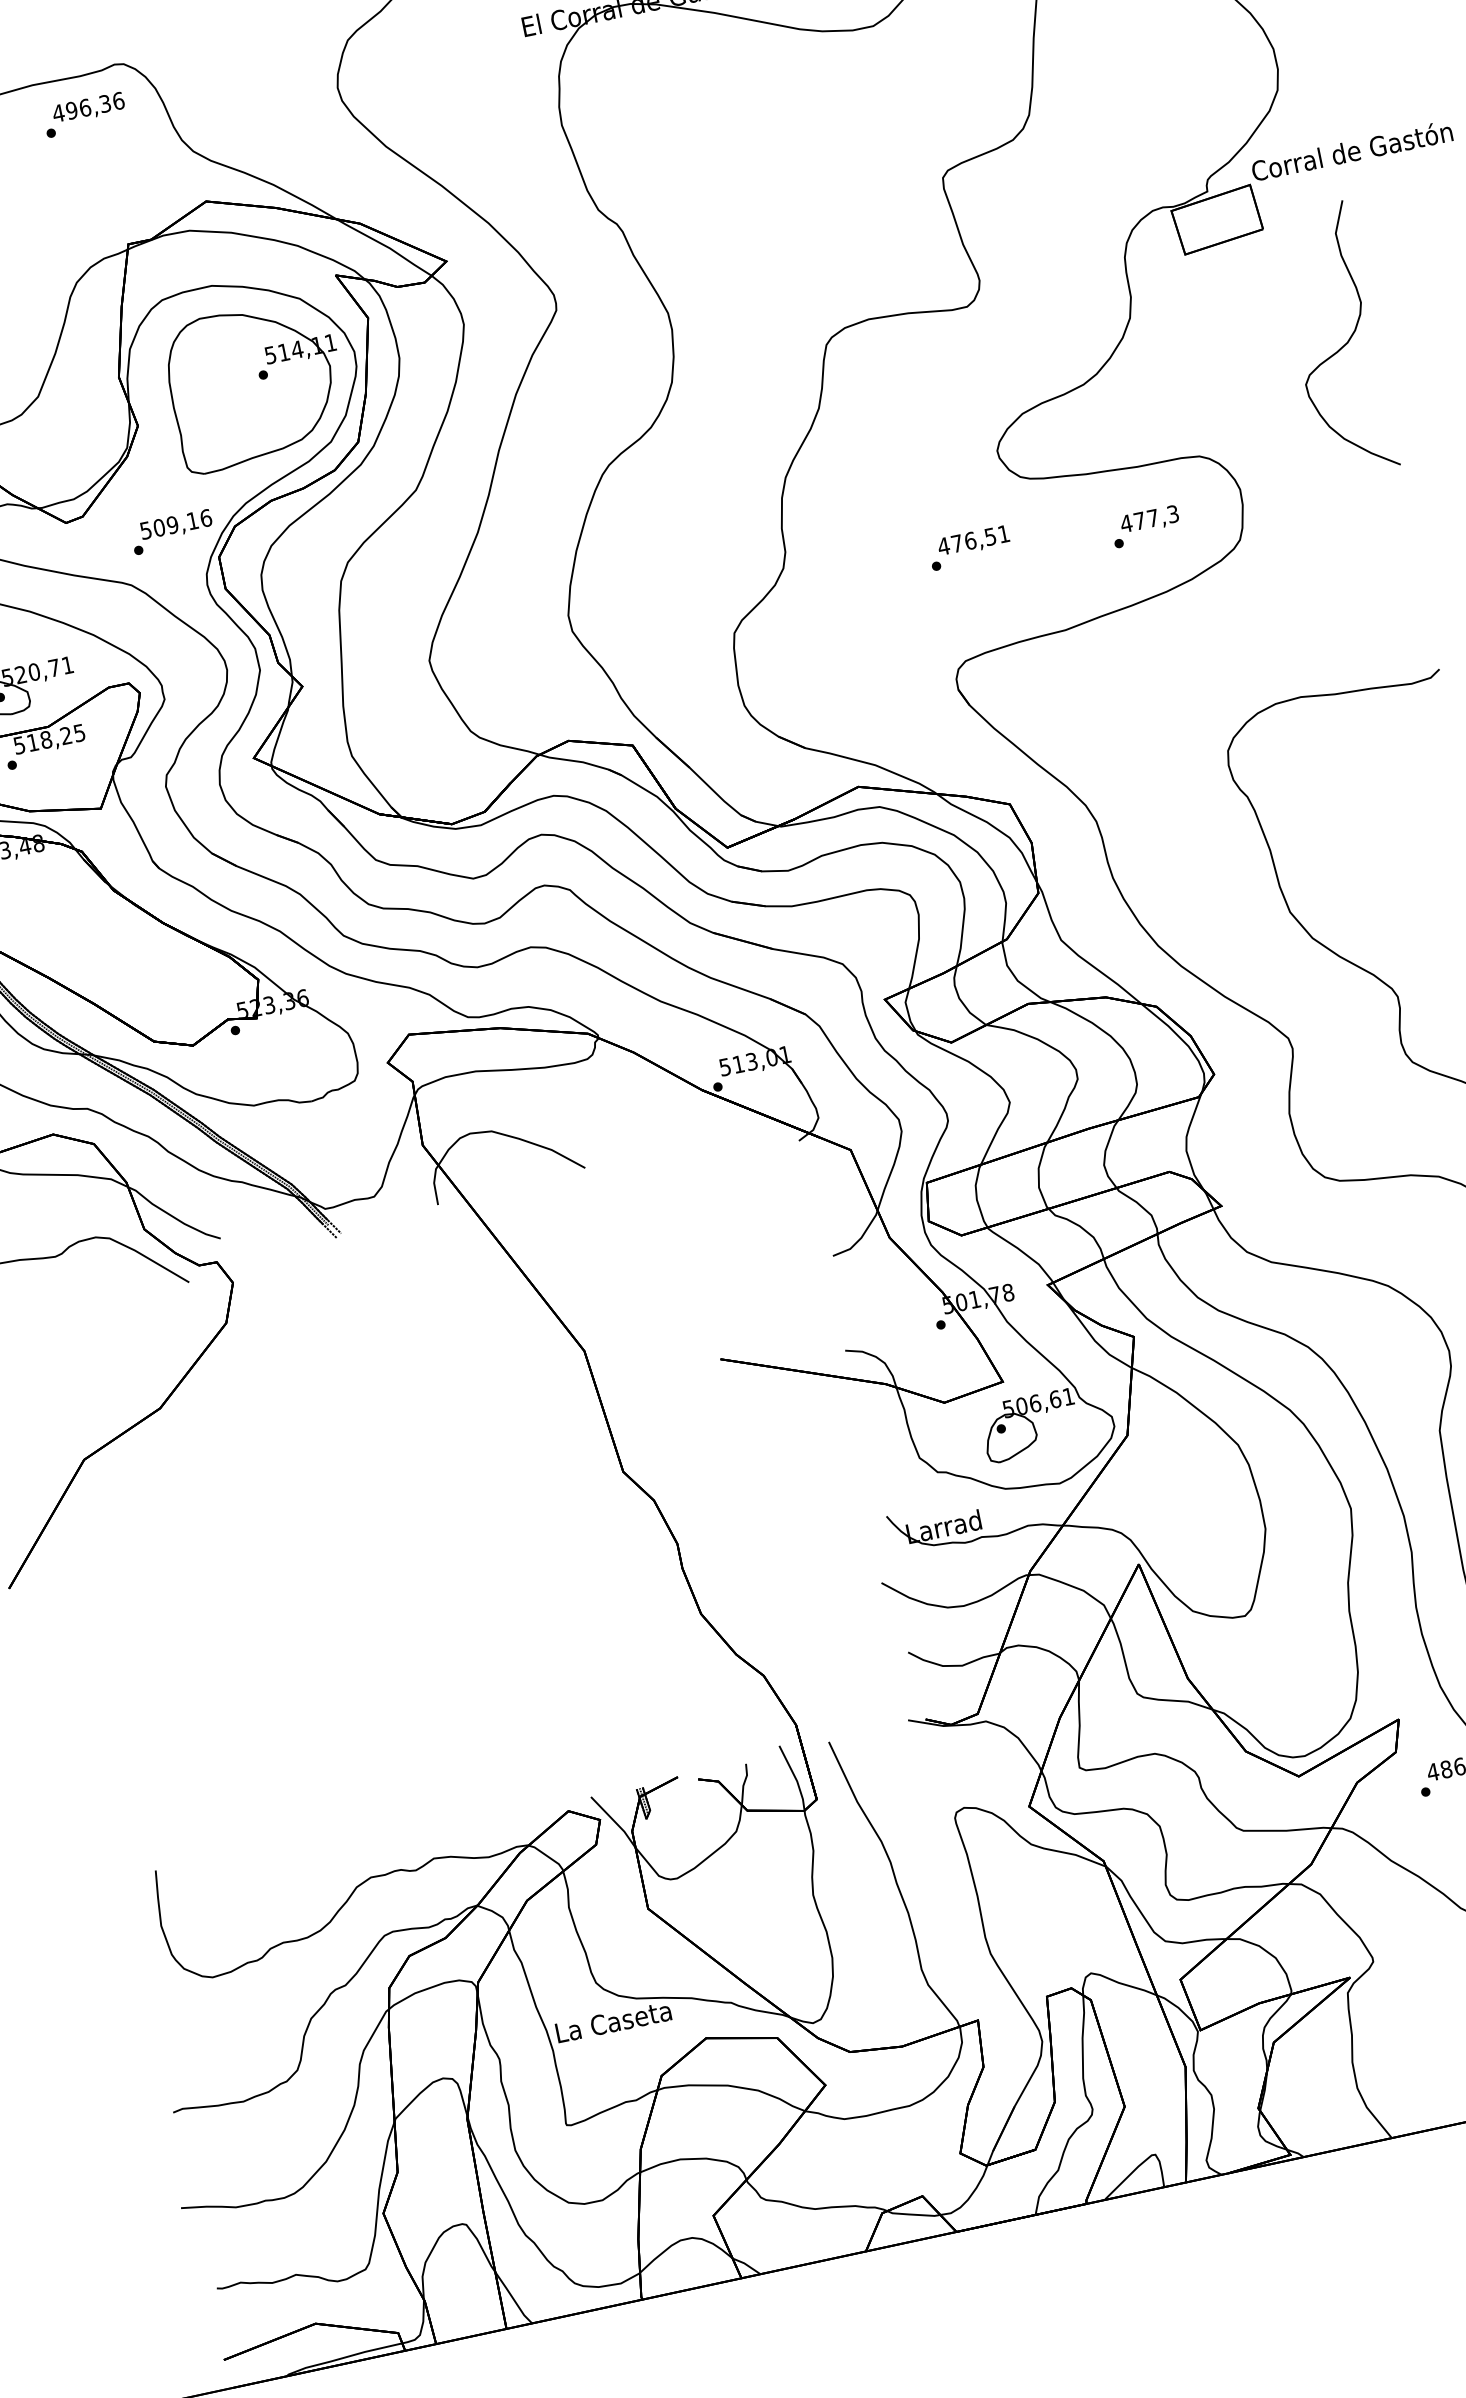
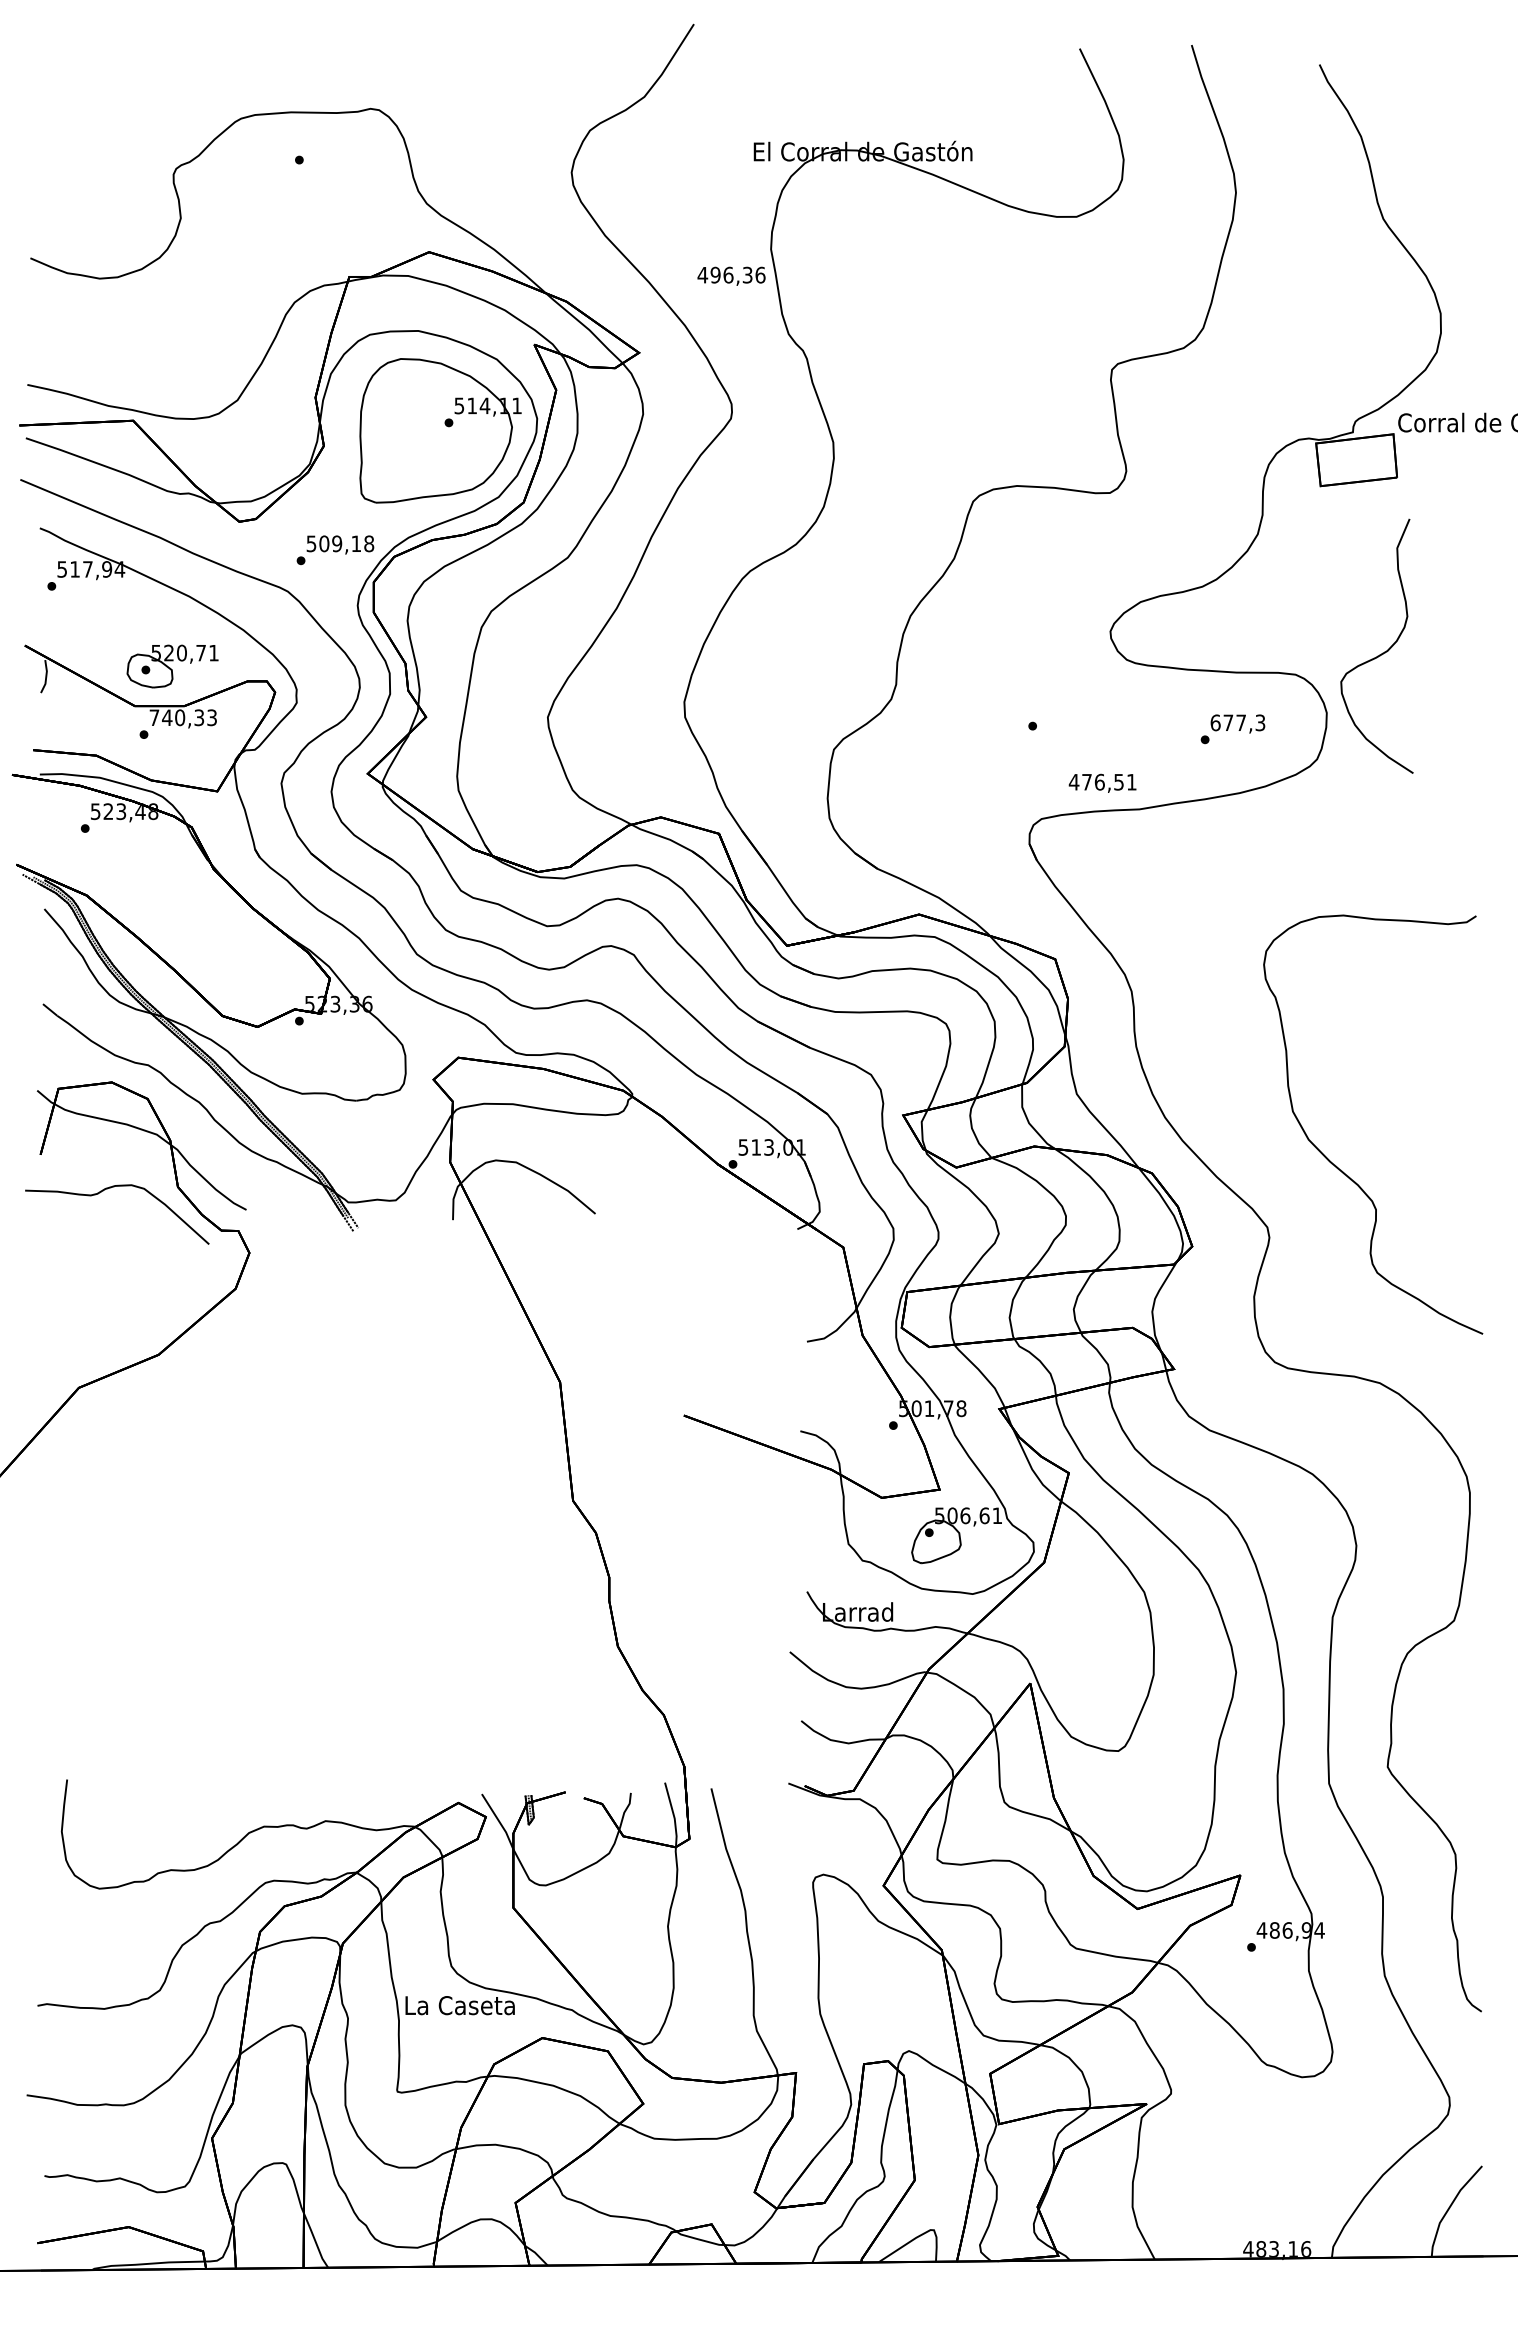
text: (88, 107) -> (731, 275), moved
curve: (1342, 345) -> (1382, 652), moved
text: (206, 517) -> (369, 543), 509,16 -> 509,18
text: (1126, 523) -> (1215, 722), 477,3 -> 677,3
text: (973, 540) -> (1102, 782), moved
text: (48, 739) -> (182, 717), 518,25 -> 740,33

